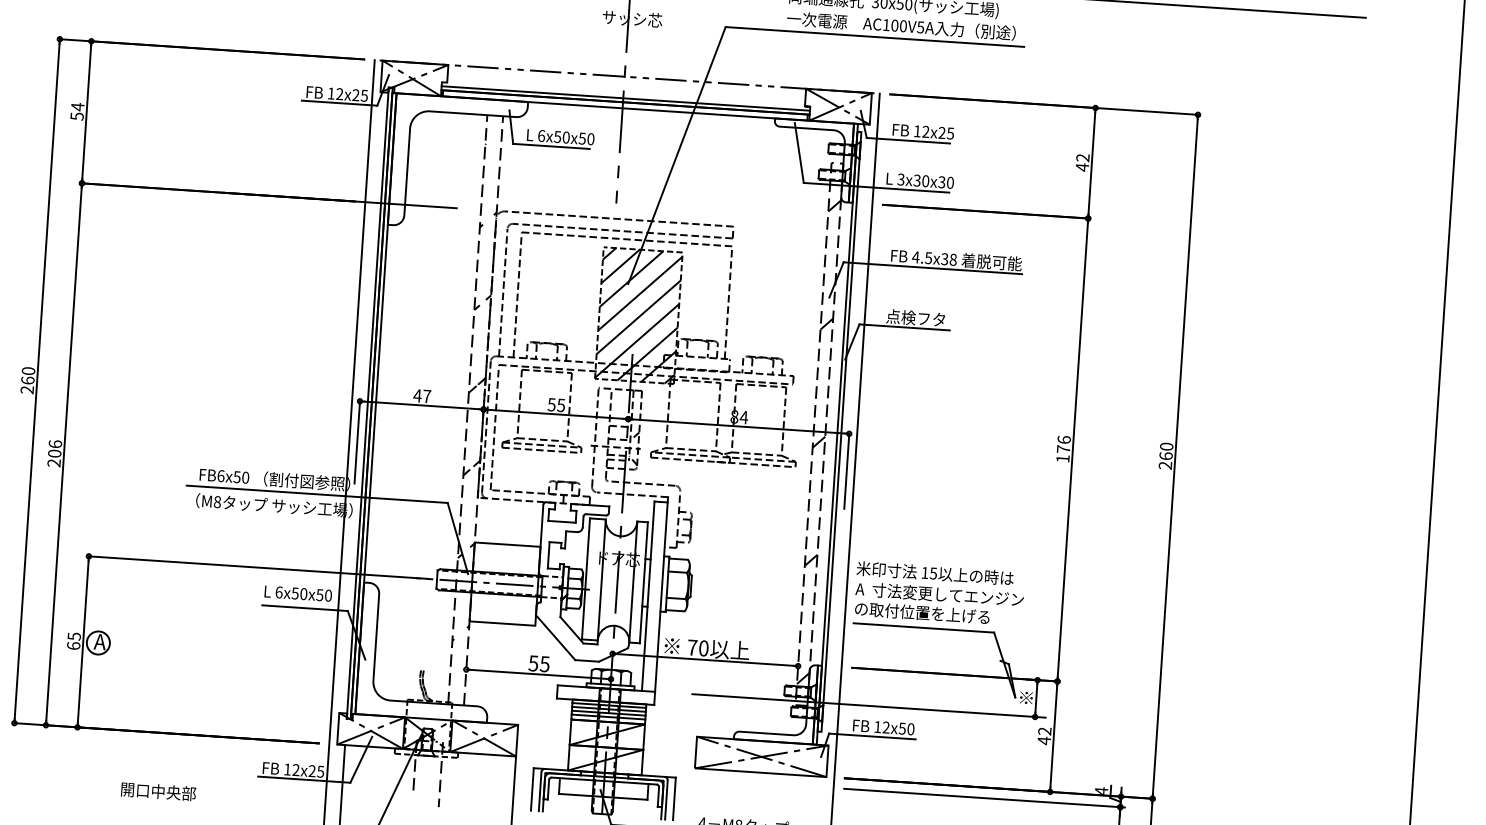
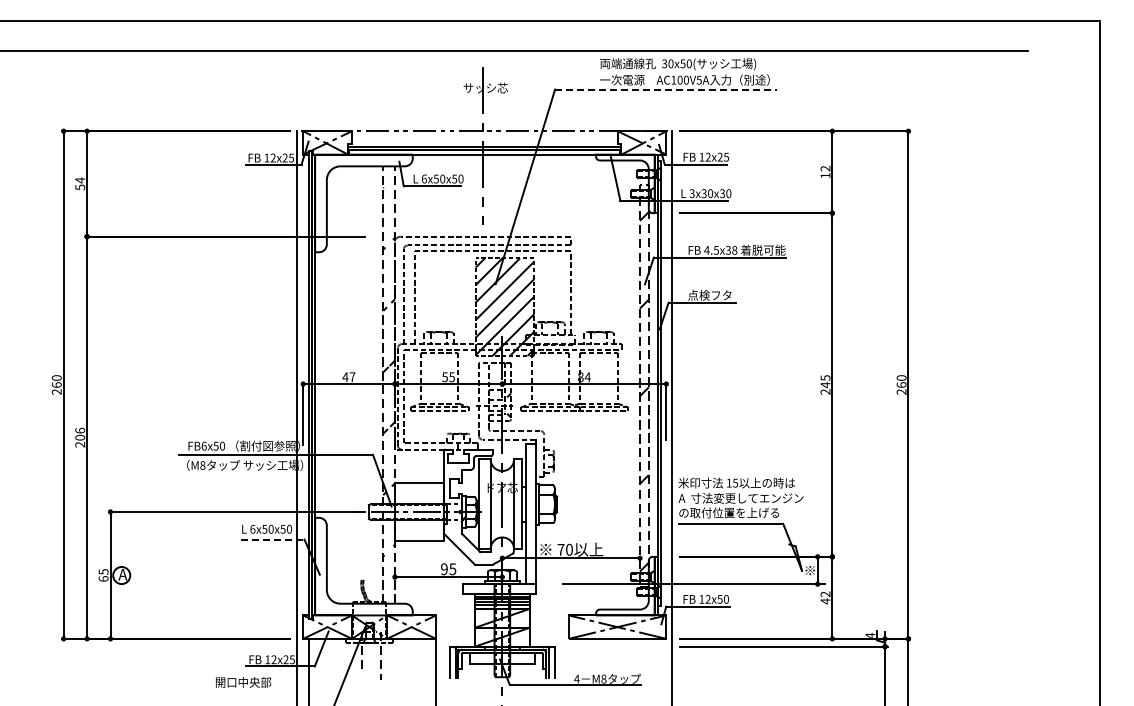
line: (874, 36) -> (665, 89), solid -> dashed
text: (1082, 167) -> (825, 175), 42 -> 12
text: (1063, 448) -> (825, 384), 176 -> 245
line: (304, 607) -> (272, 539), solid -> dashed
text: (532, 663) -> (443, 569), 55 -> 95
text: (158, 791) -> (243, 682), moved

